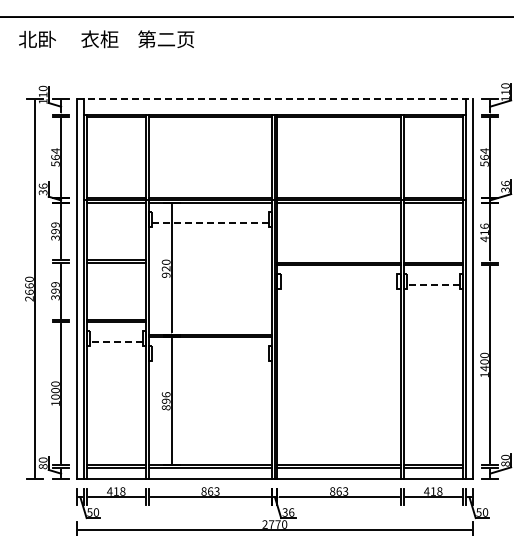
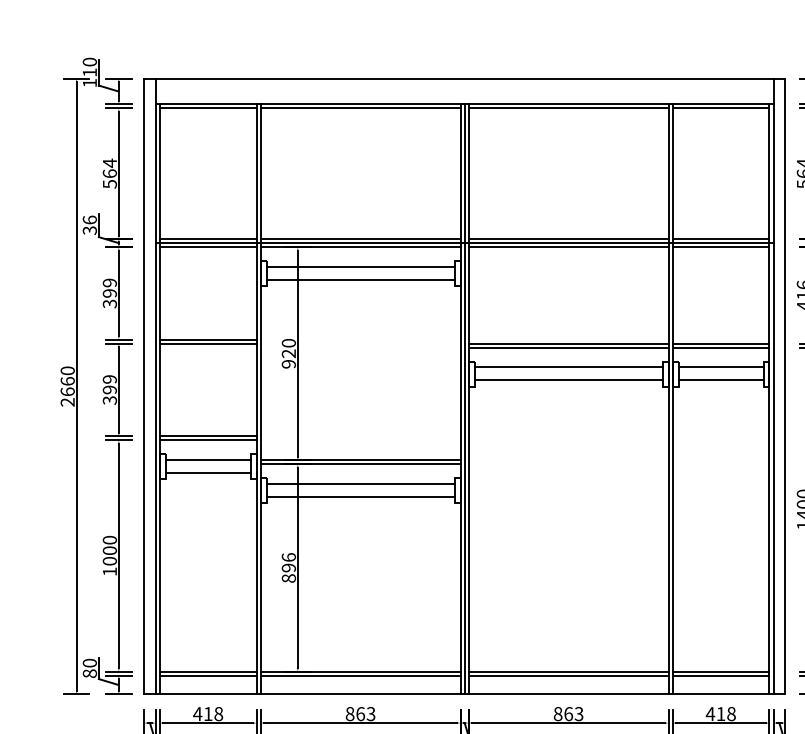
line: (275, 98) -> (465, 78), dashed -> solid
line: (210, 215) -> (360, 267), added
line: (210, 223) -> (360, 280), dashed -> solid
line: (339, 277) -> (569, 367), added
line: (433, 277) -> (721, 367), added
line: (339, 285) -> (569, 380), added
line: (432, 285) -> (719, 380), dashed -> solid
line: (116, 334) -> (208, 460), added
line: (115, 342) -> (206, 472), dashed -> solid
line: (210, 349) -> (360, 484), added
line: (210, 357) -> (360, 497), added

